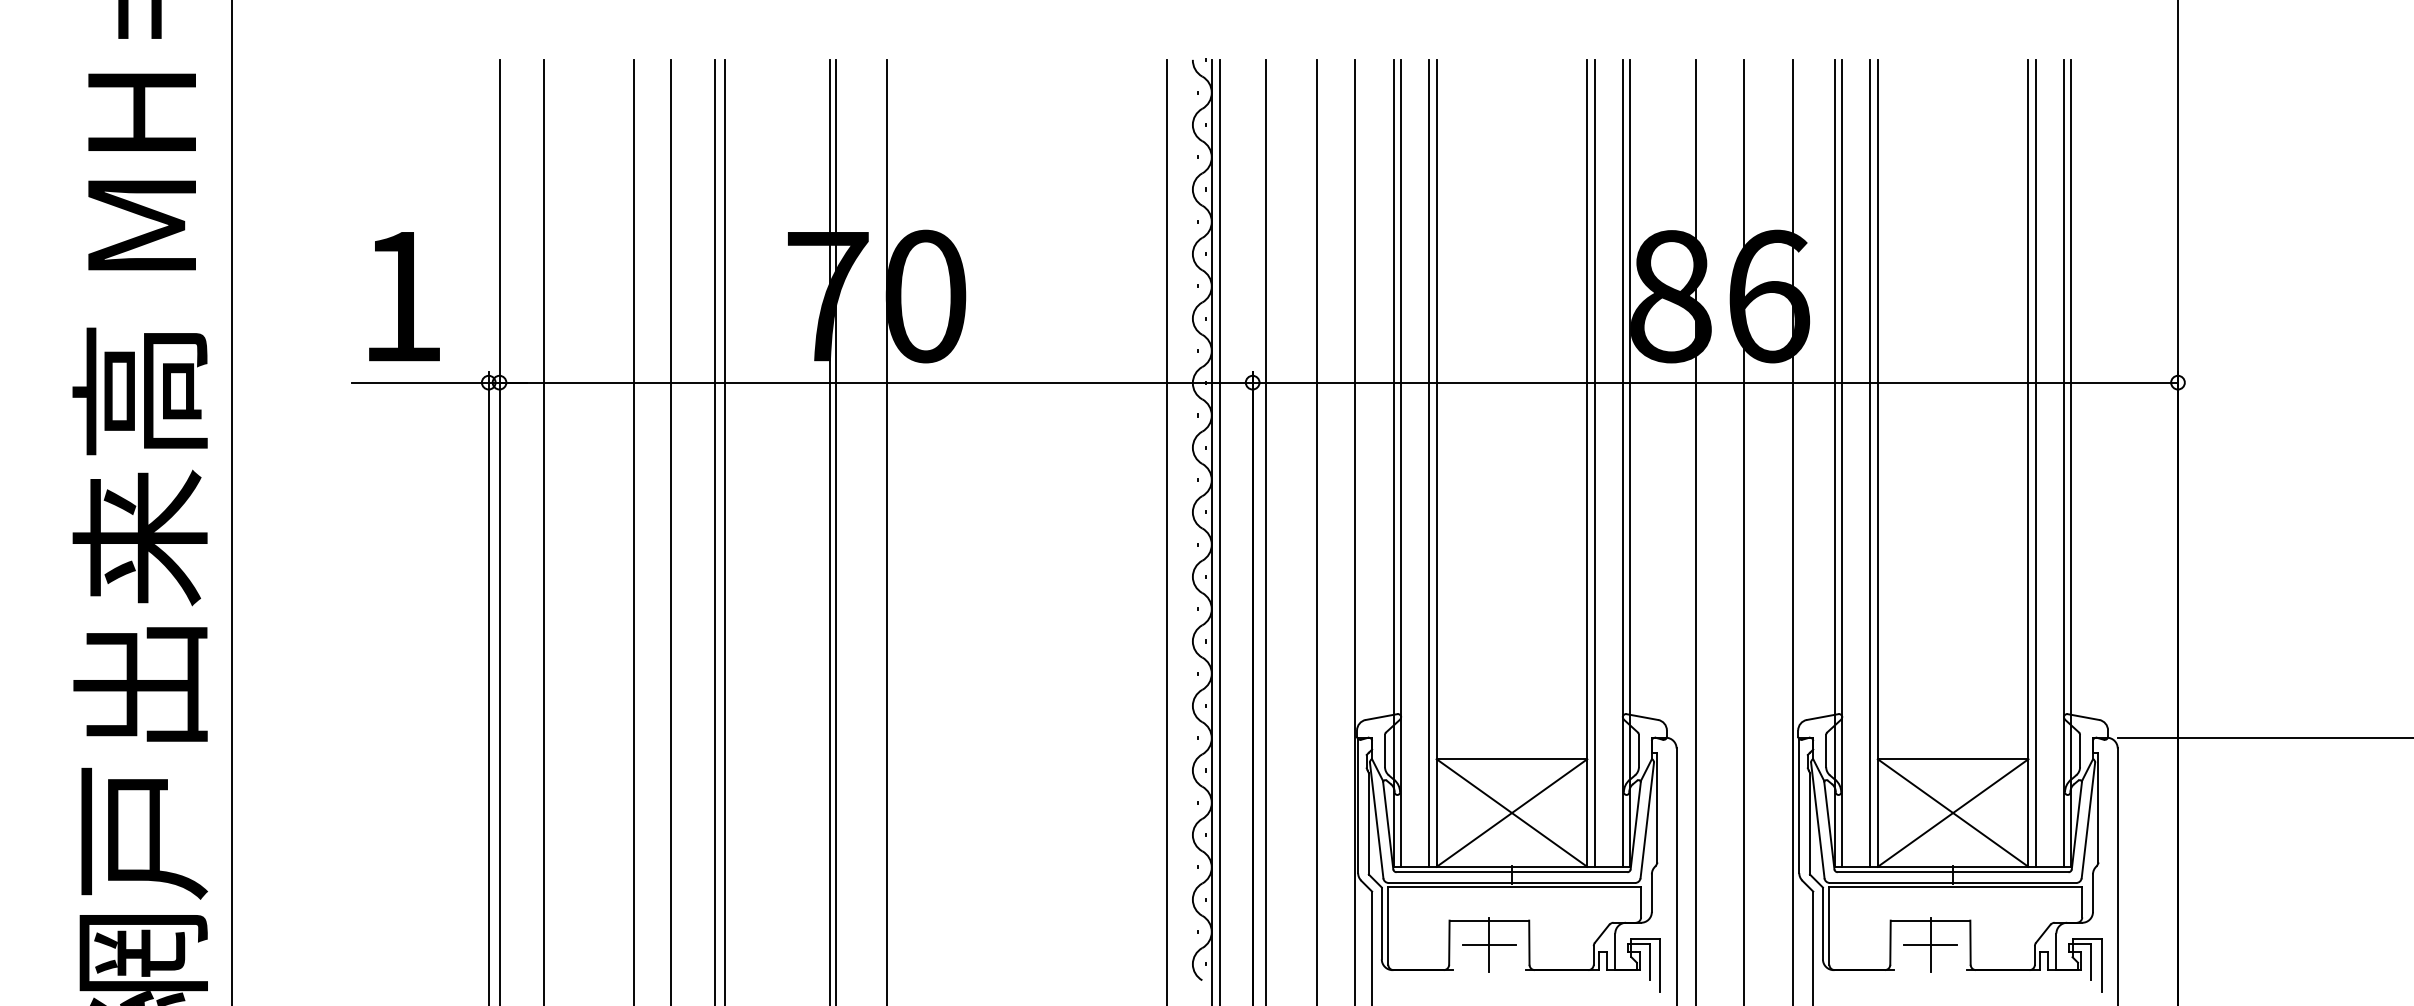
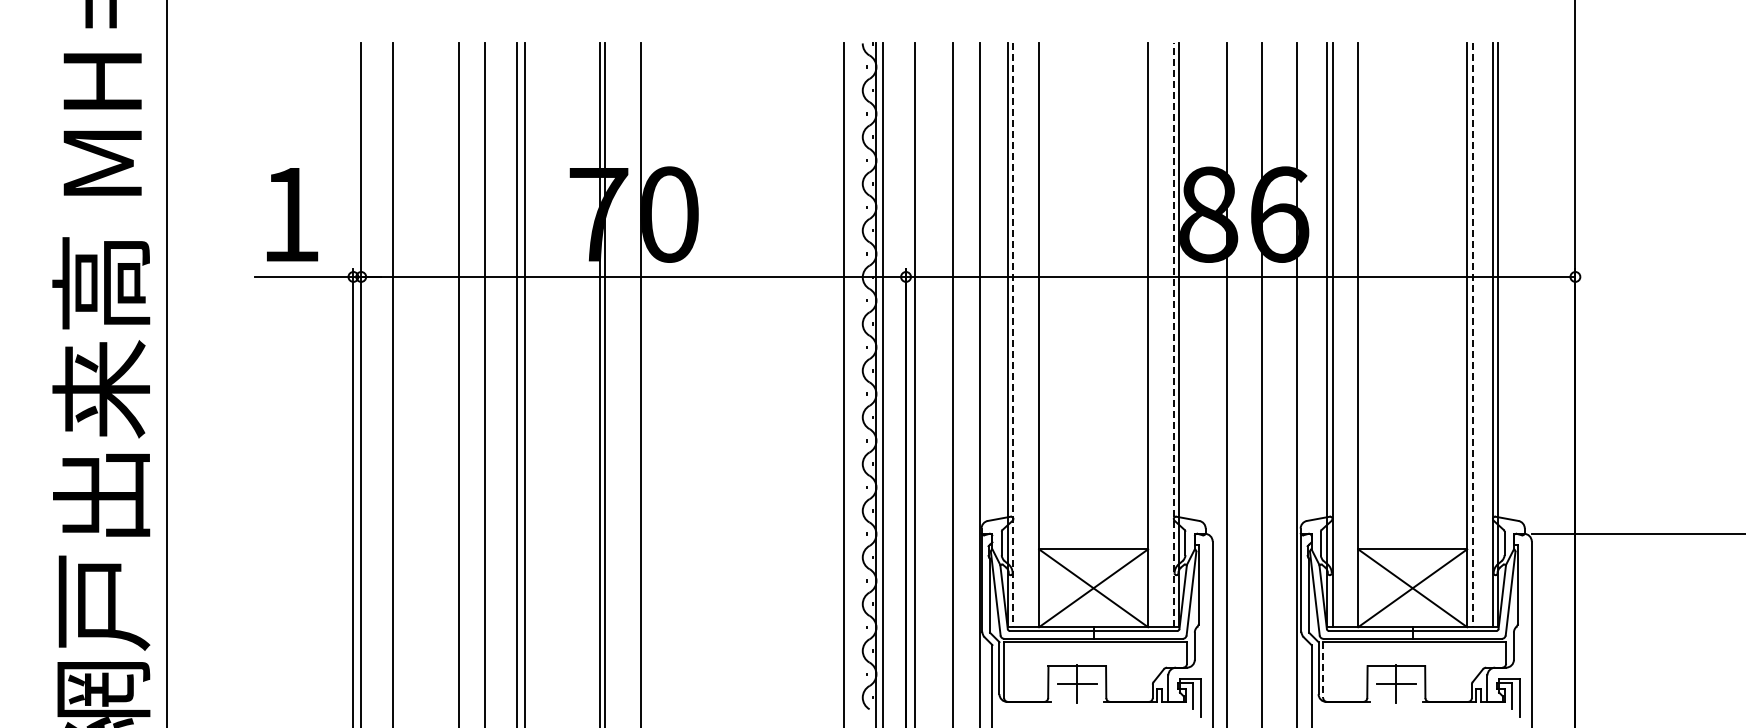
line: (1401, 463) -> (1013, 335), solid -> dashed
line: (1428, 463) -> (1033, 335), removed
line: (1594, 463) -> (1153, 335), removed
line: (1622, 463) -> (1173, 335), solid -> dashed
line: (1869, 463) -> (1352, 335), removed
line: (2035, 463) -> (1472, 335), solid -> dashed
line: (1829, 926) -> (1323, 670), solid -> dashed

